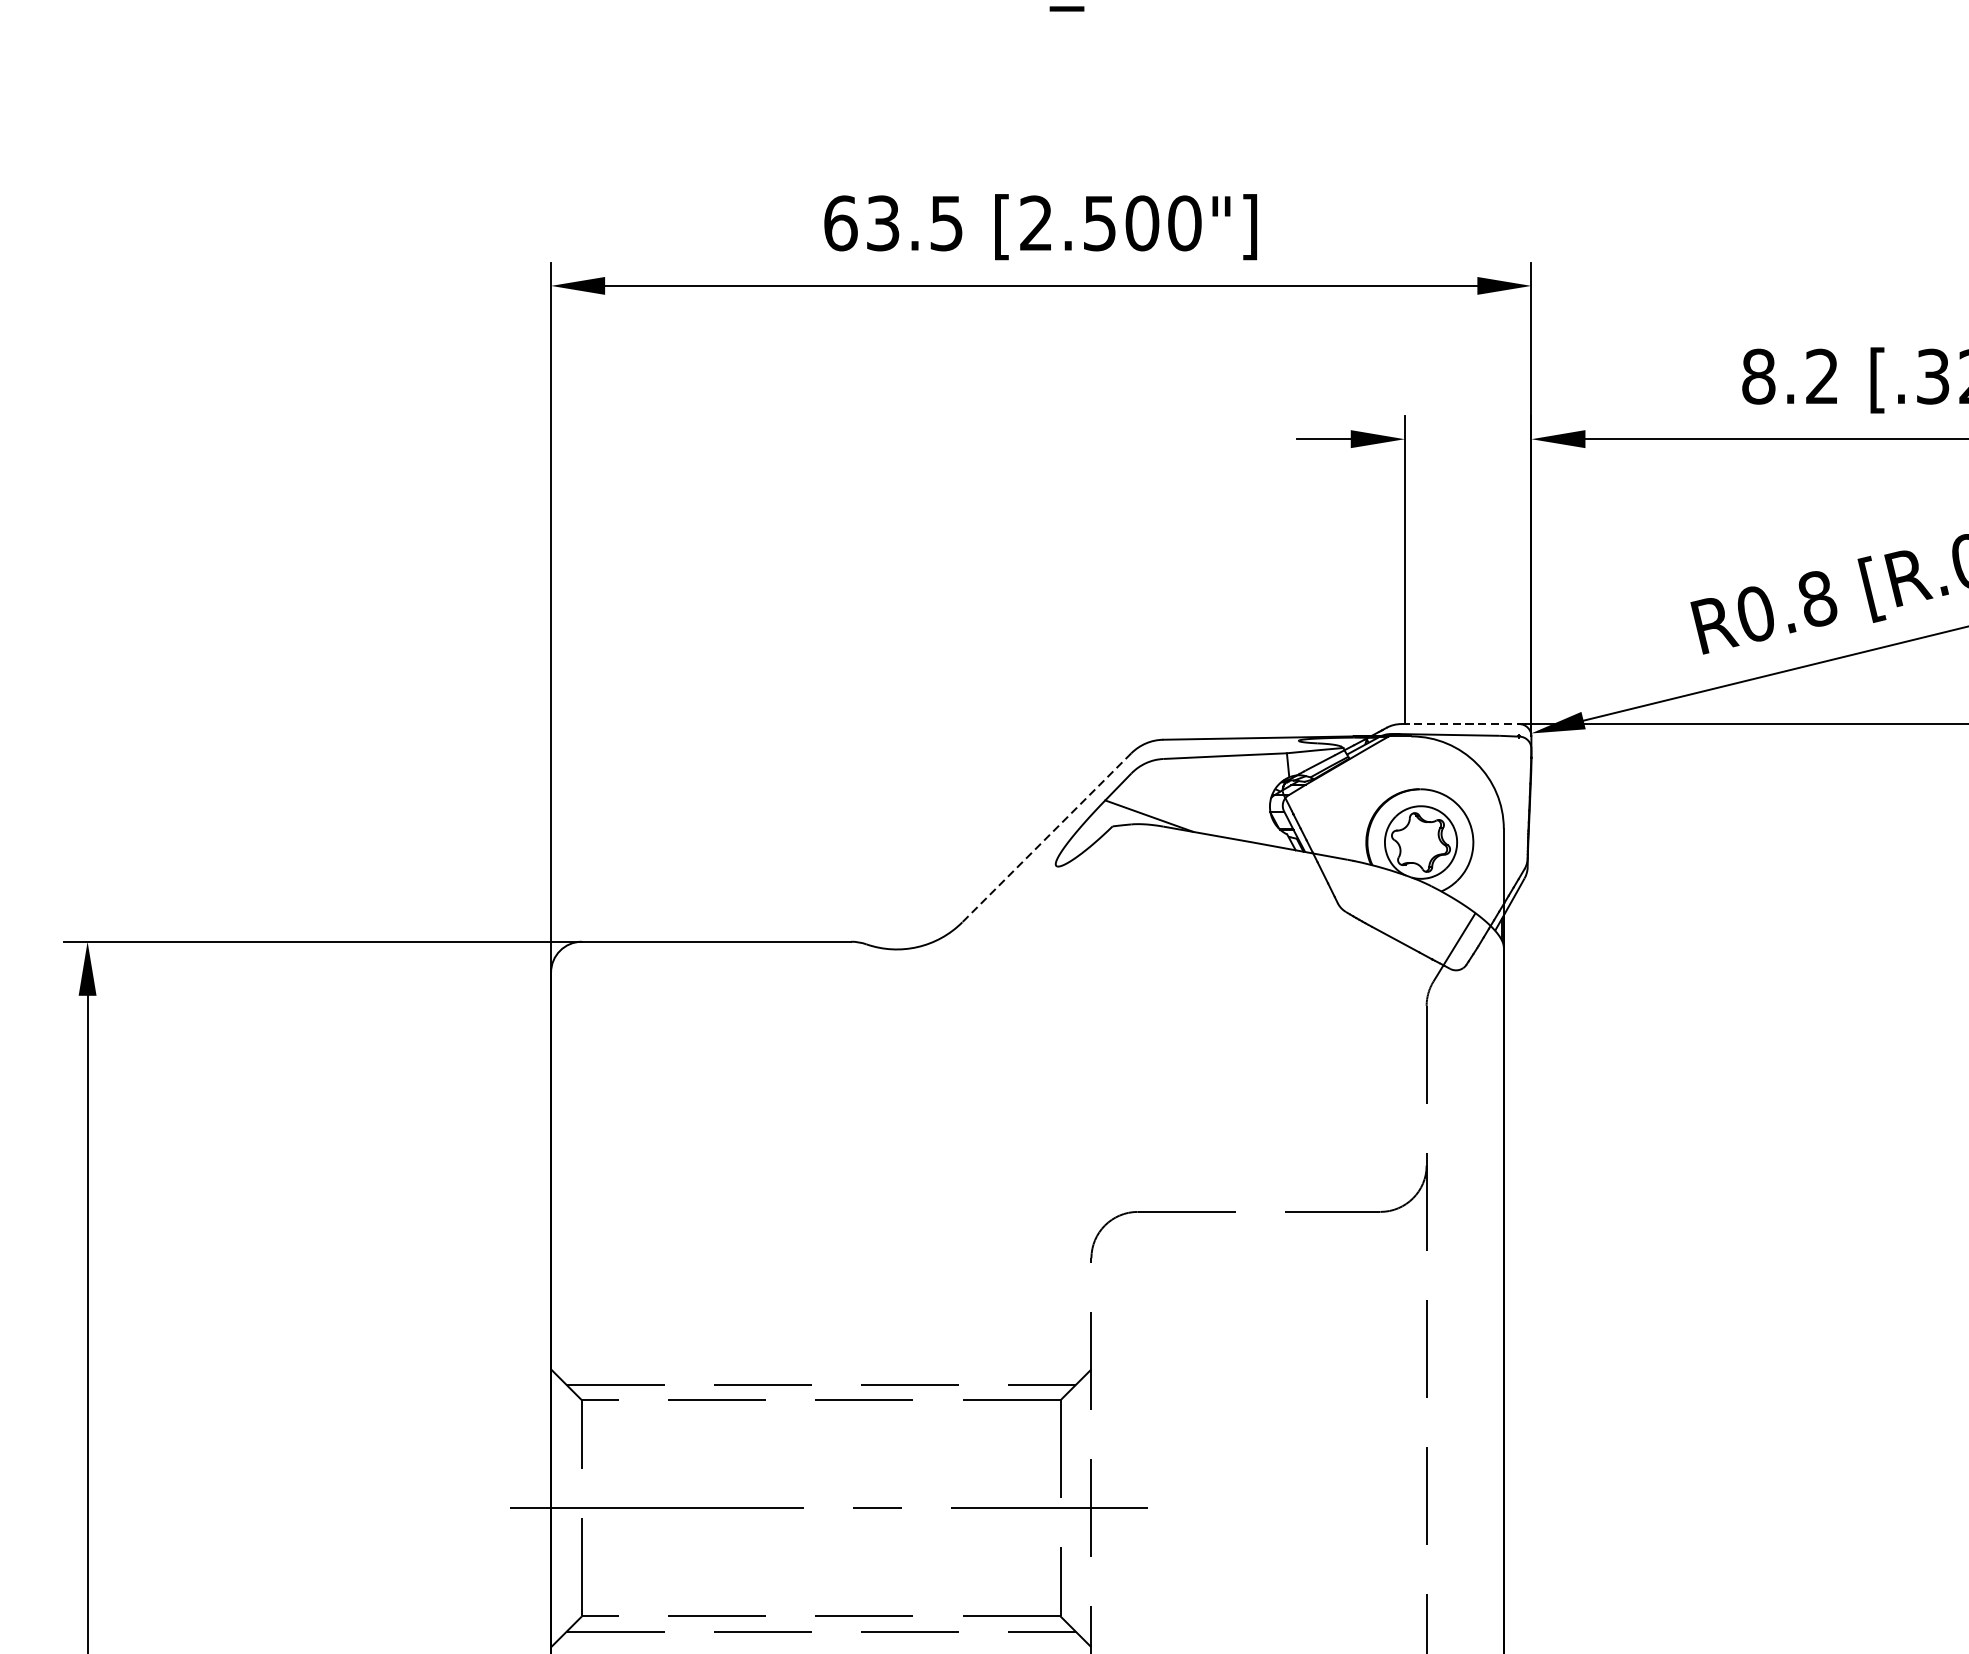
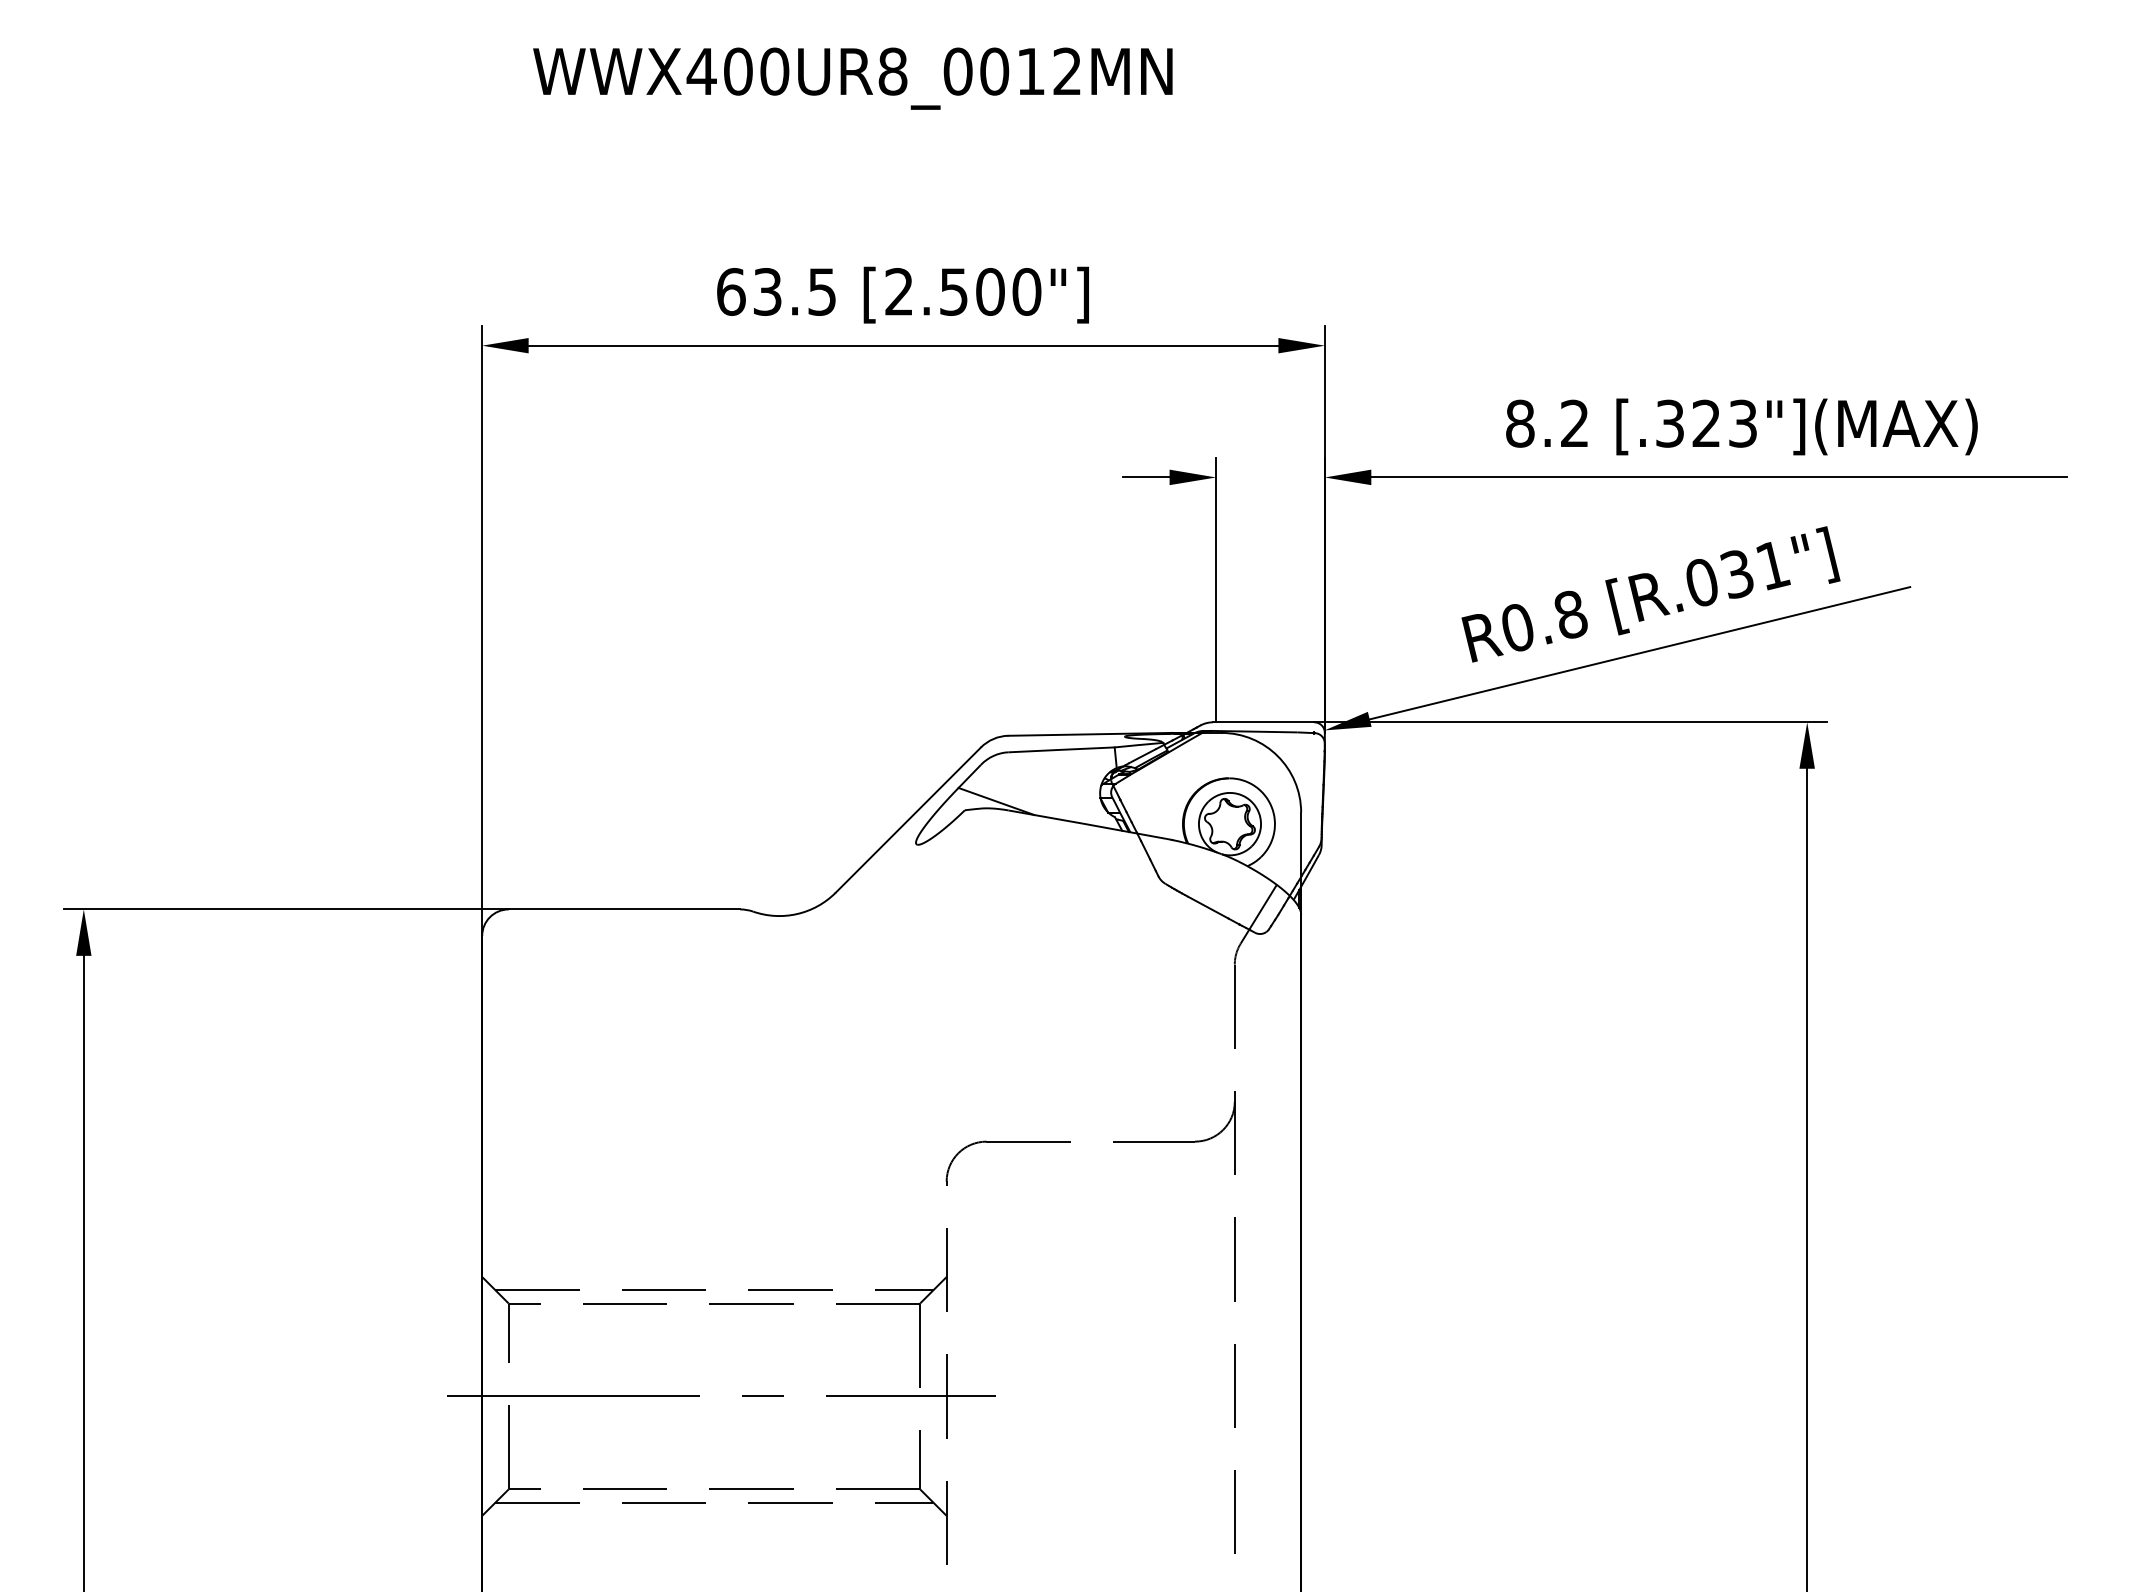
line: (1460, 724) -> (1263, 722), dashed -> solid
line: (1047, 838) -> (908, 820), dashed -> solid

